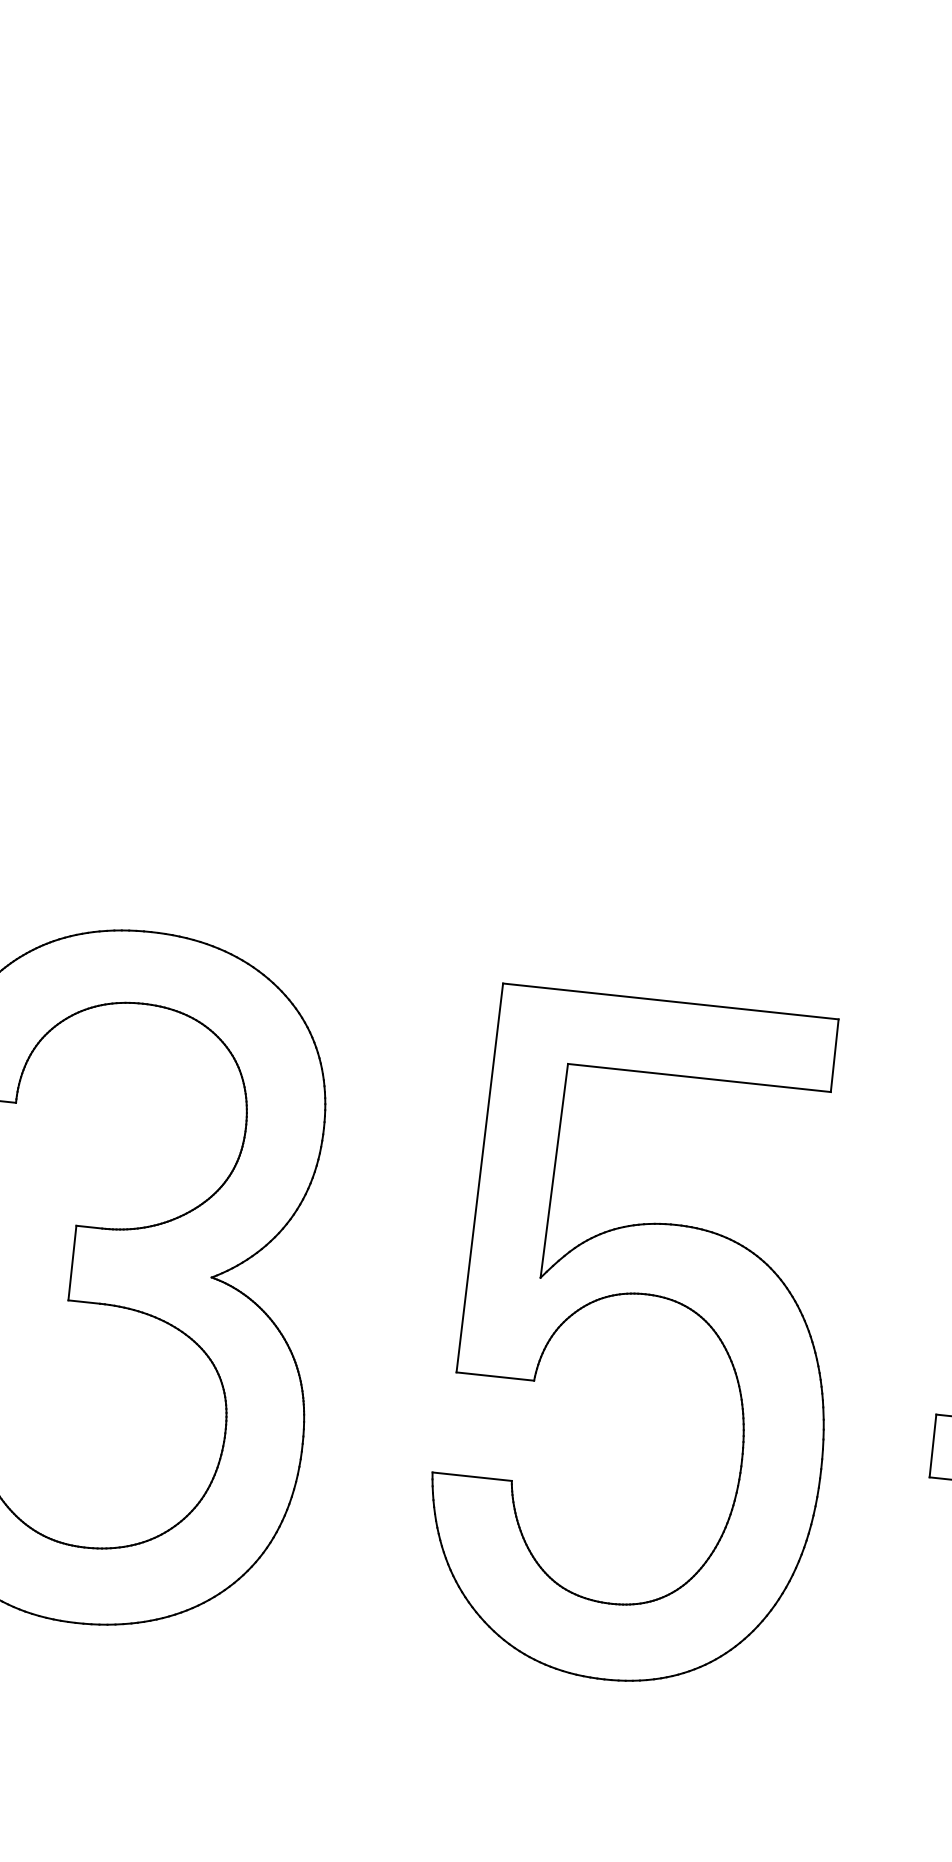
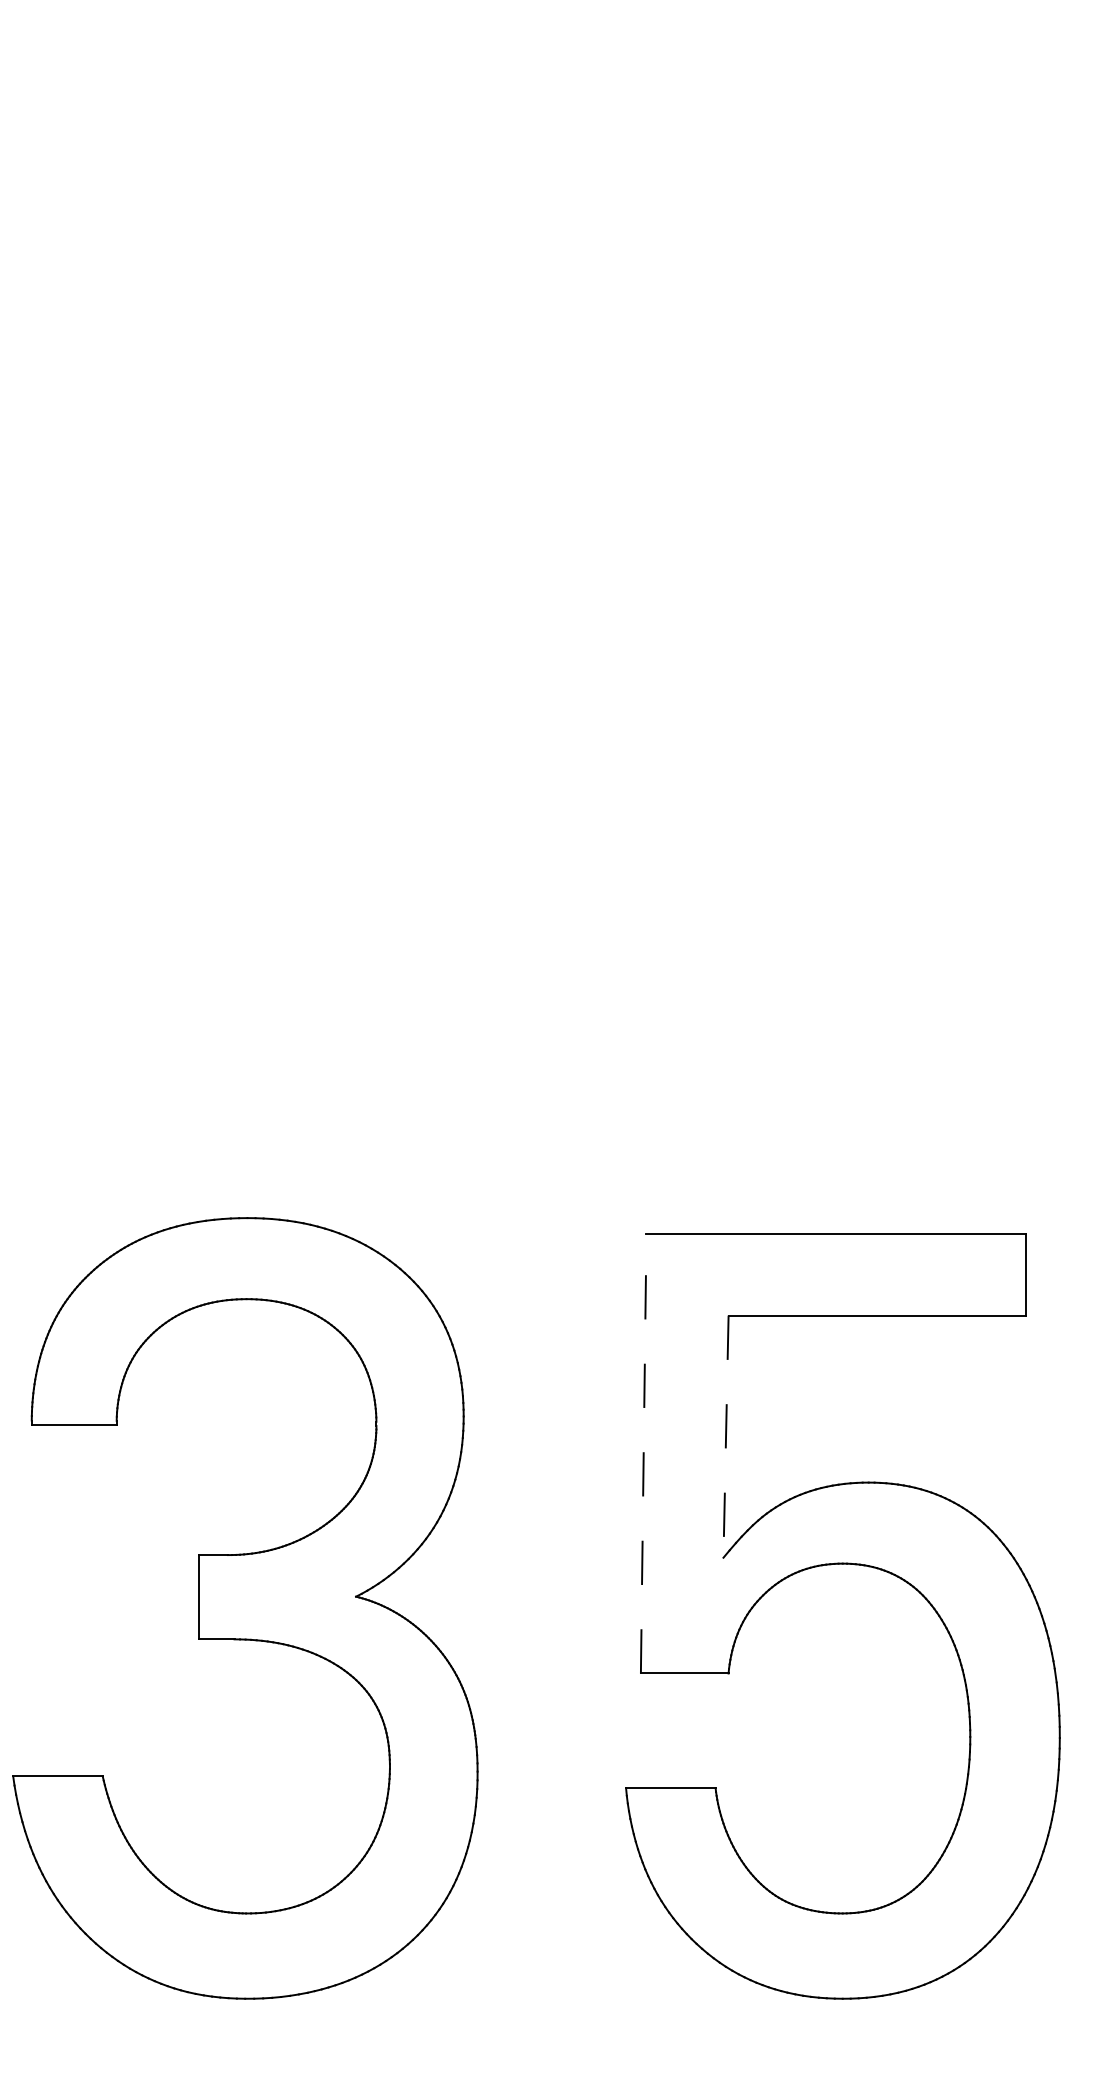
line: (554, 1171) -> (726, 1437), solid -> dashed
line: (479, 1177) -> (643, 1453), solid -> dashed

